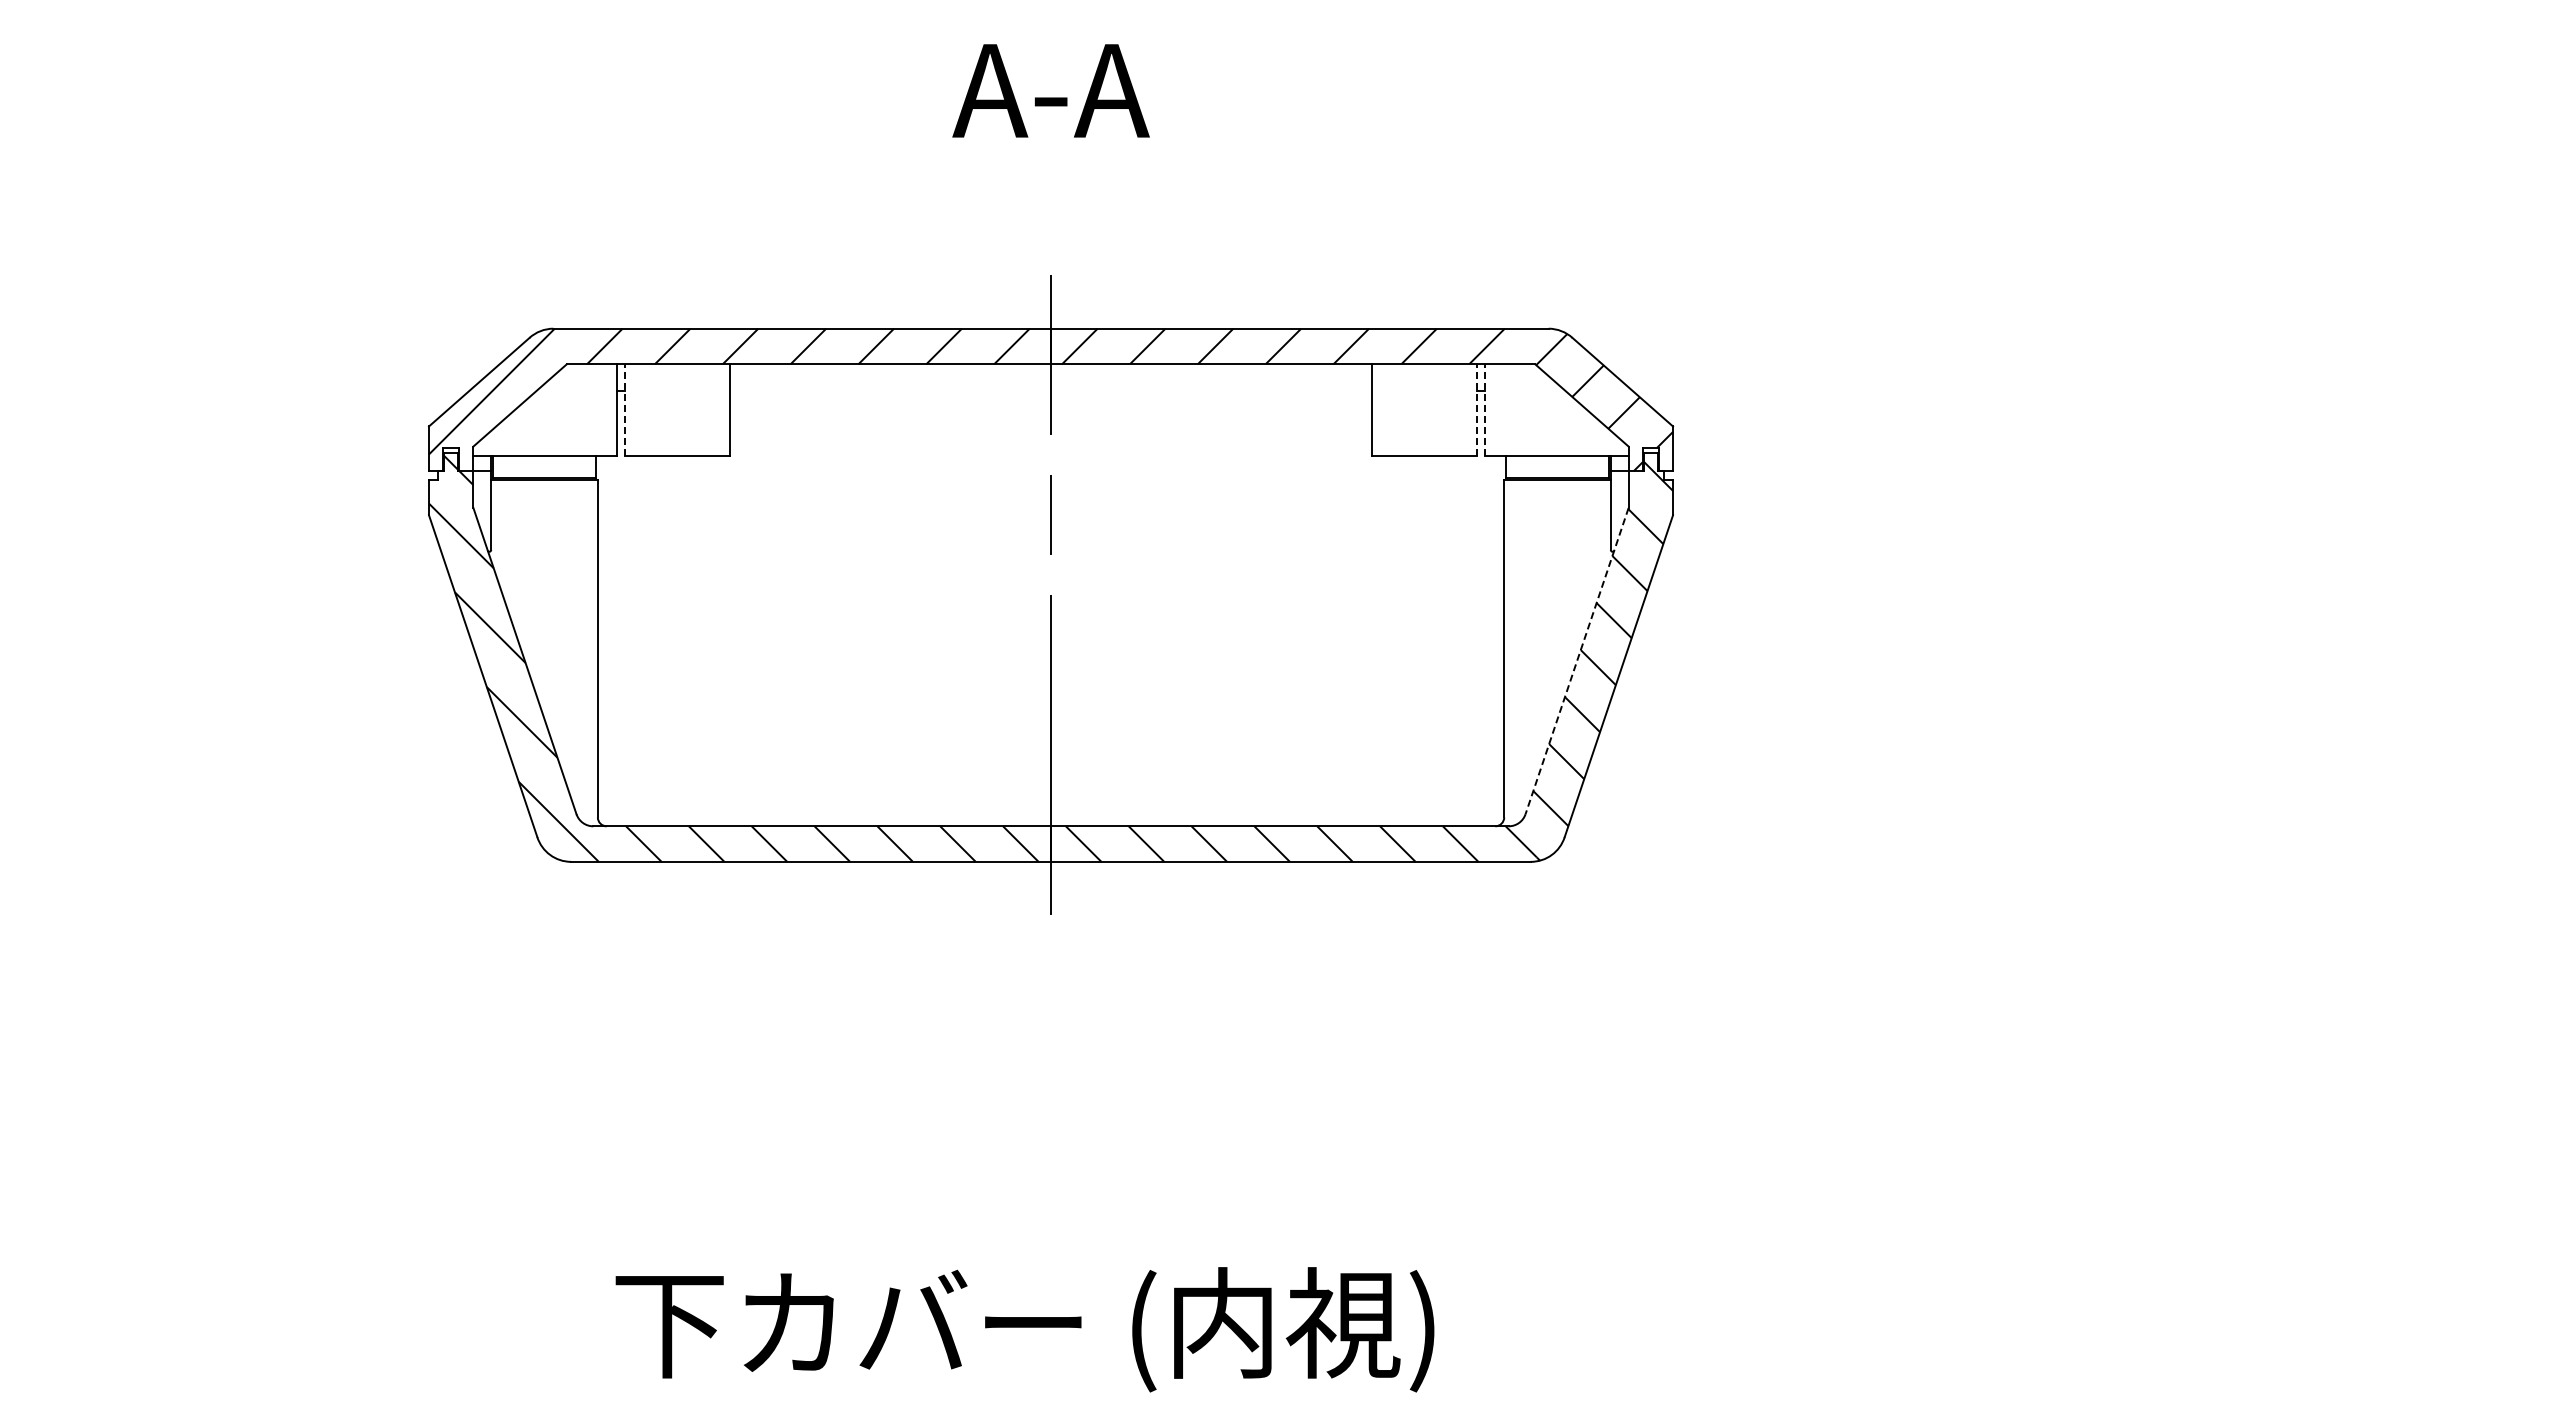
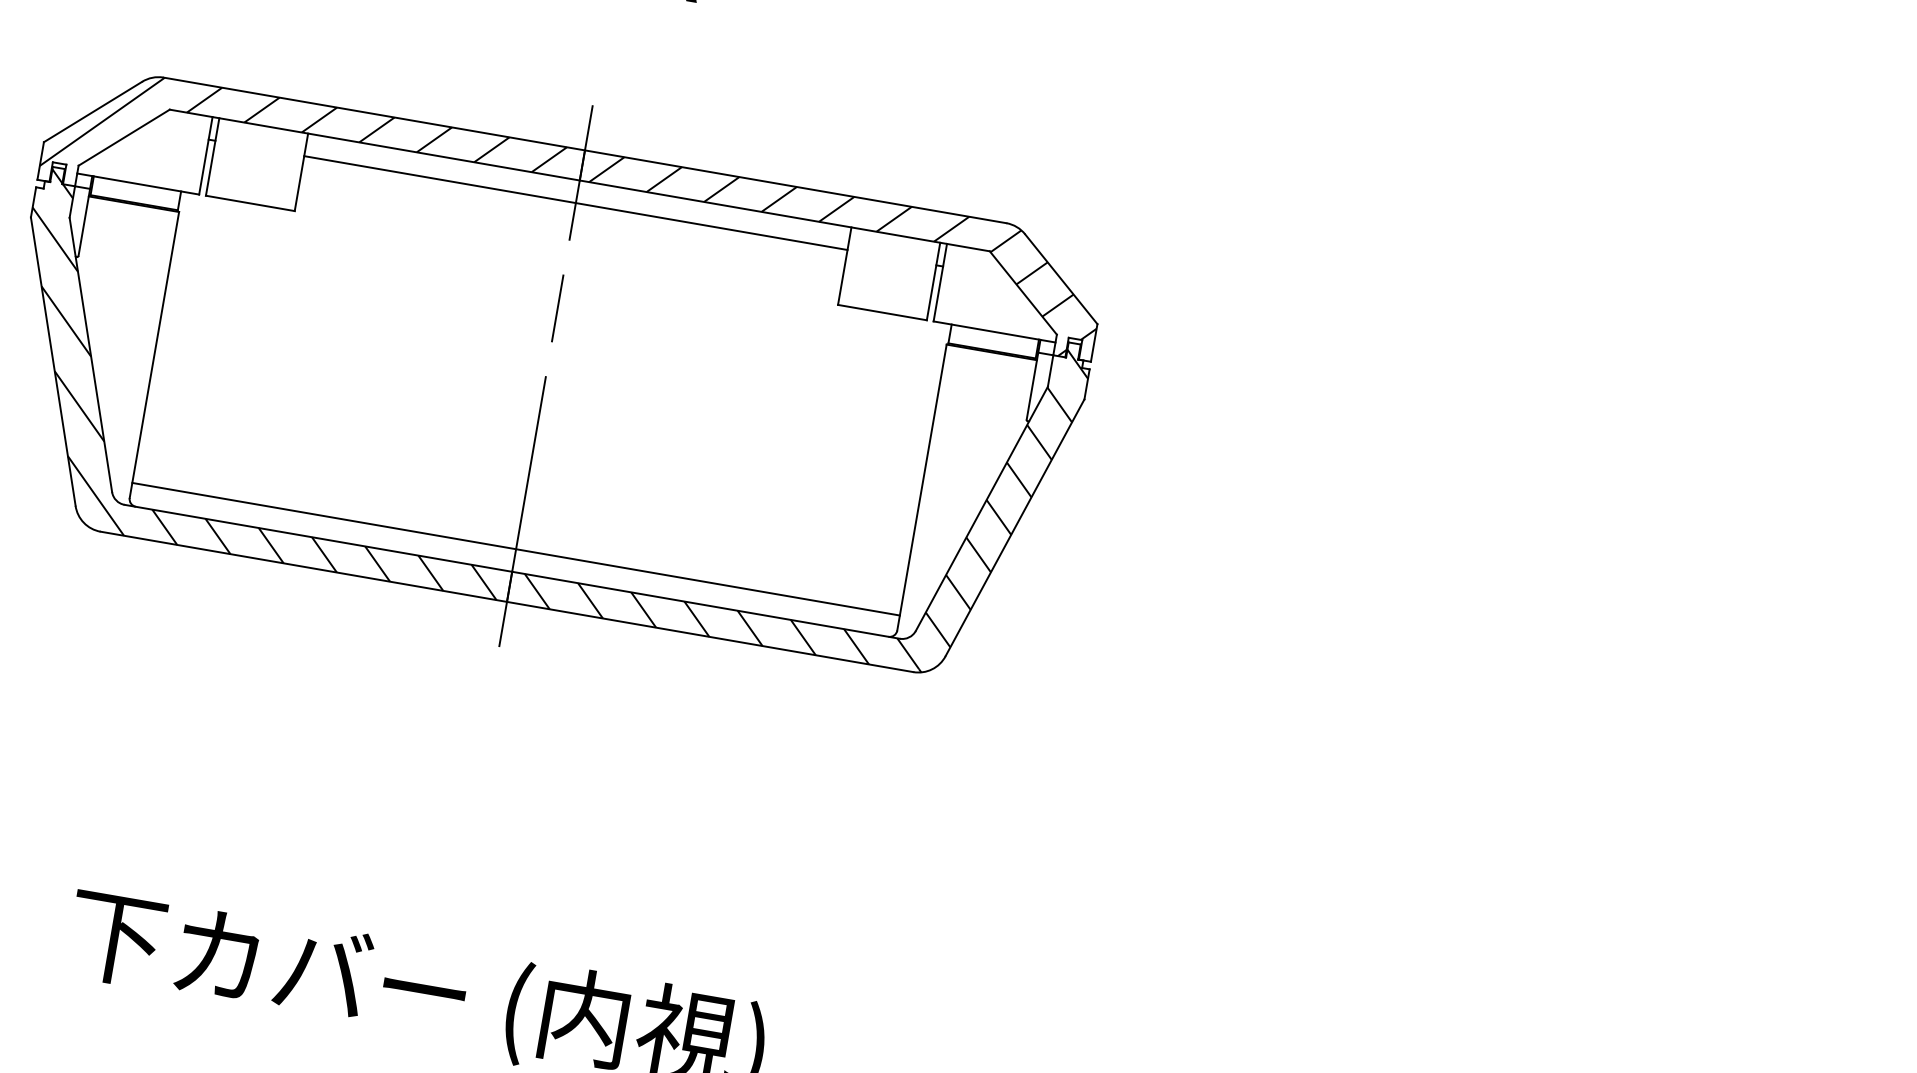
line: (1050, 390) -> (575, 202), added
line: (625, 410) -> (212, 157), dashed -> solid
line: (1476, 410) -> (933, 281), dashed -> solid
line: (1484, 410) -> (940, 283), dashed -> solid
line: (1577, 661) -> (982, 509), dashed -> solid
line: (1050, 799) -> (515, 549), added

